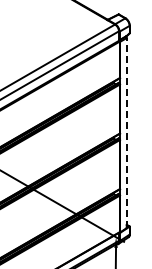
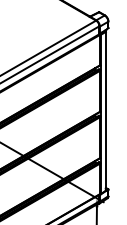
line: (126, 132) -> (105, 110), dashed -> solid

